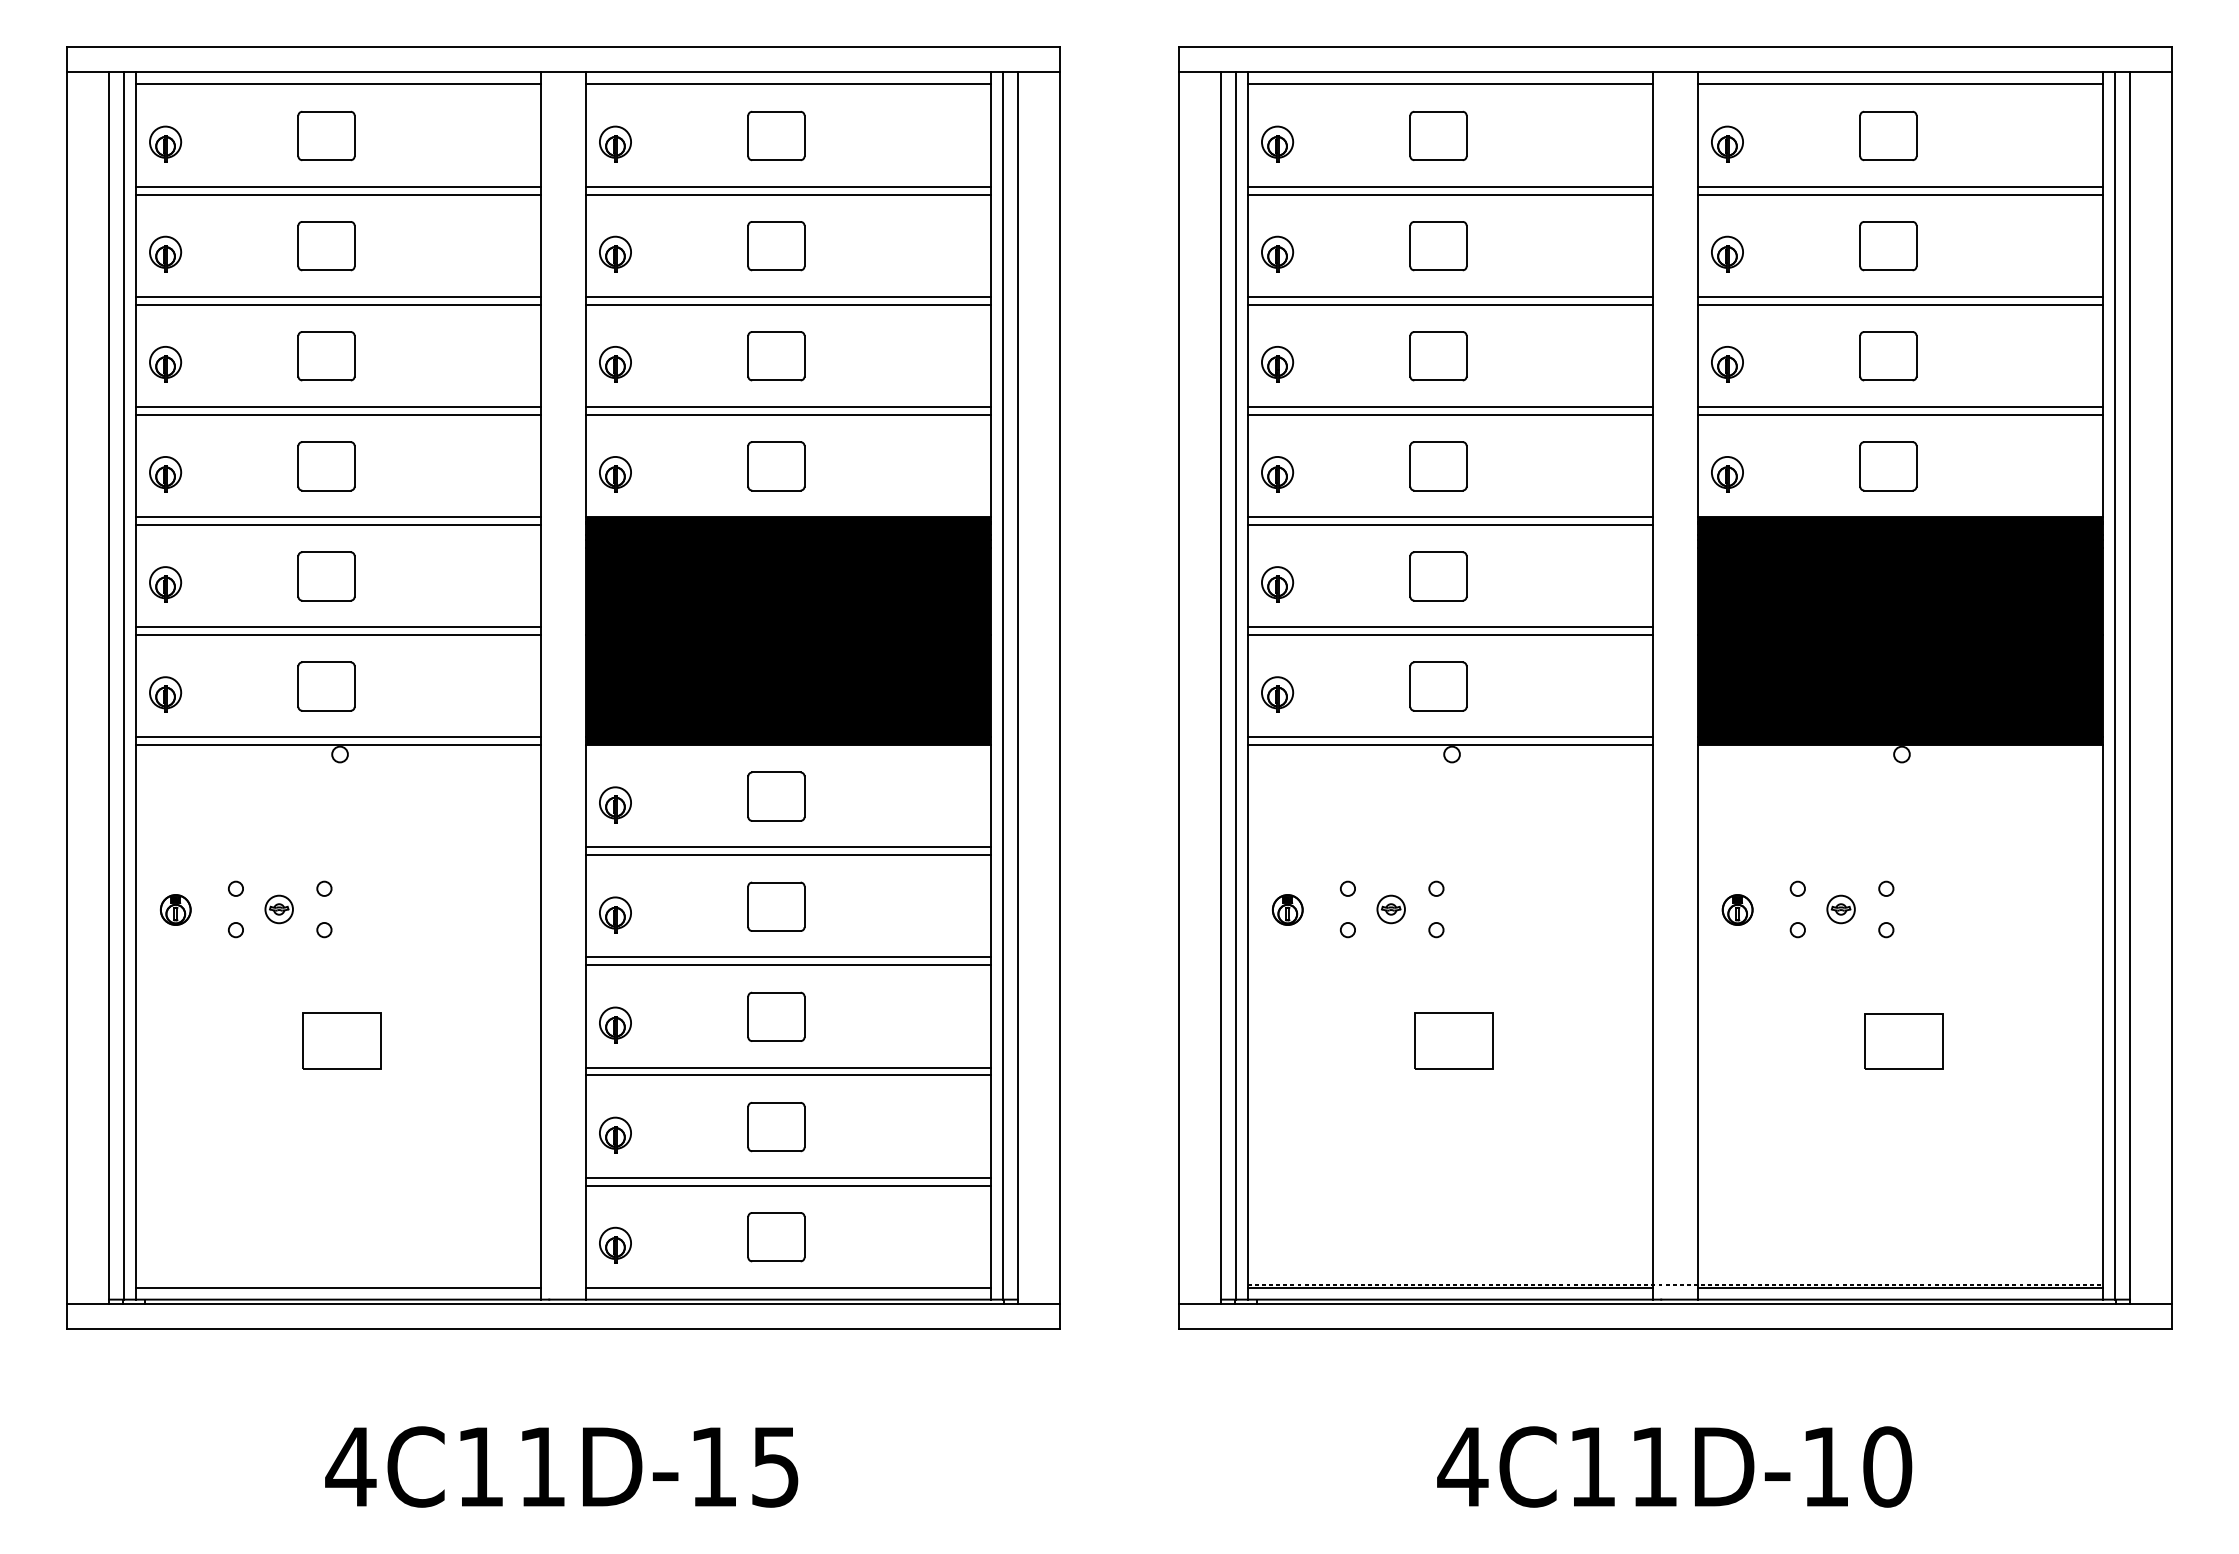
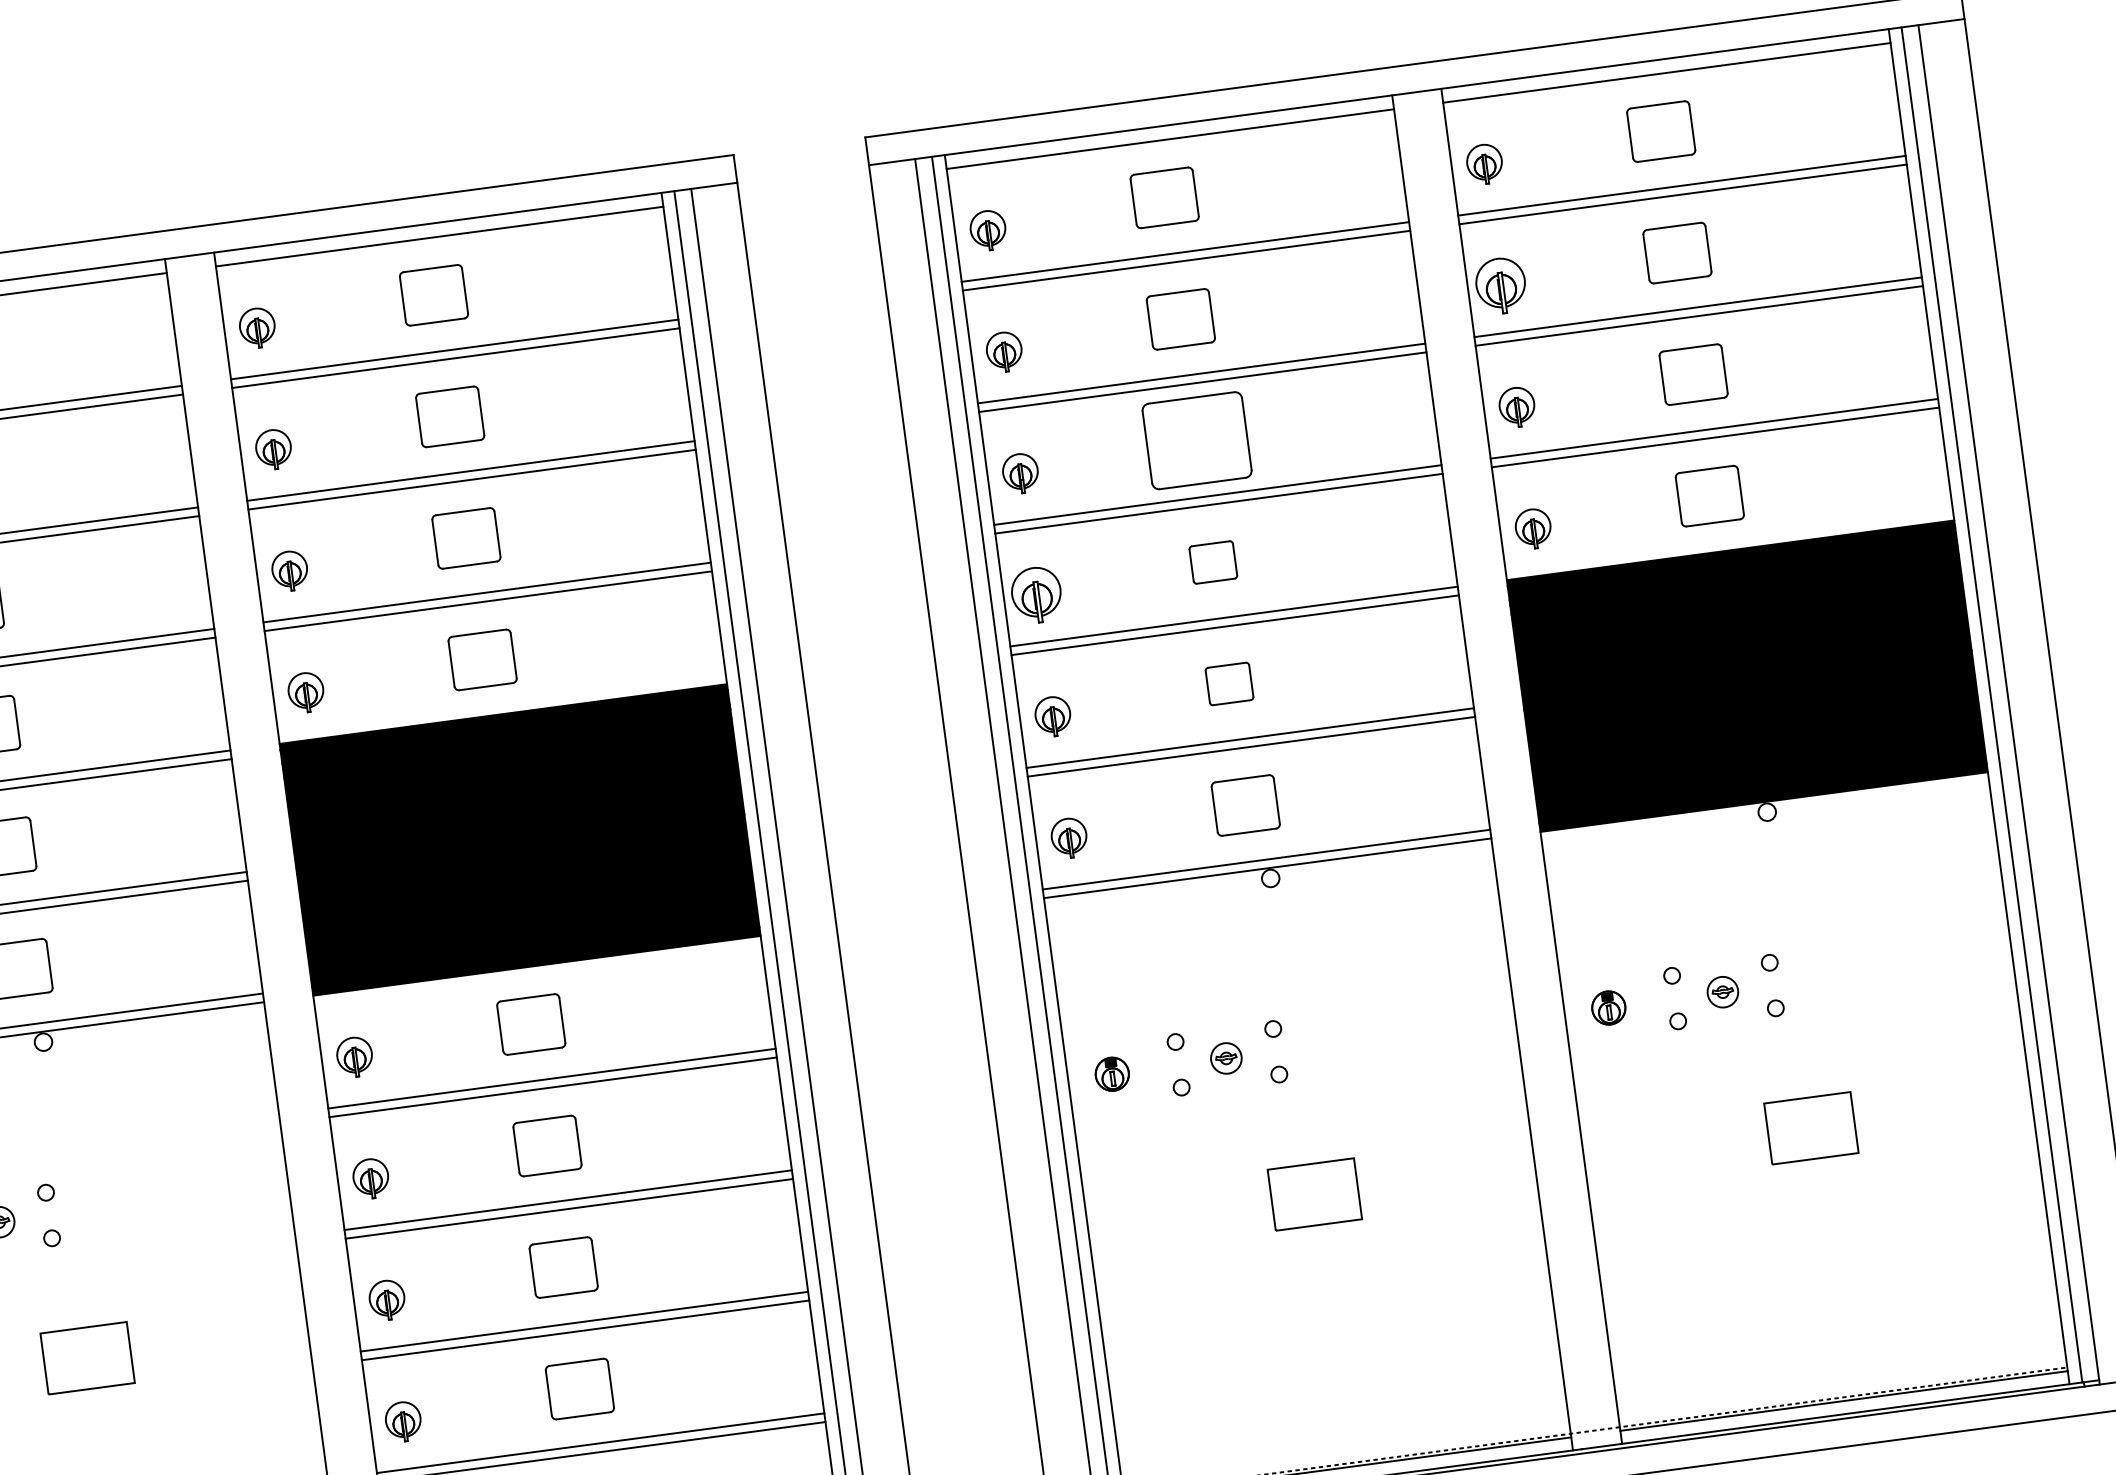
part: (1727, 253) -> (1500, 284), size x1.4
part: (1438, 356) -> (1197, 441), size x1.6
part: (1438, 466) -> (1213, 562), size x0.7
part: (1277, 474) -> (1036, 595), size x1.4
part: (1438, 576) -> (1229, 684), size x0.7

